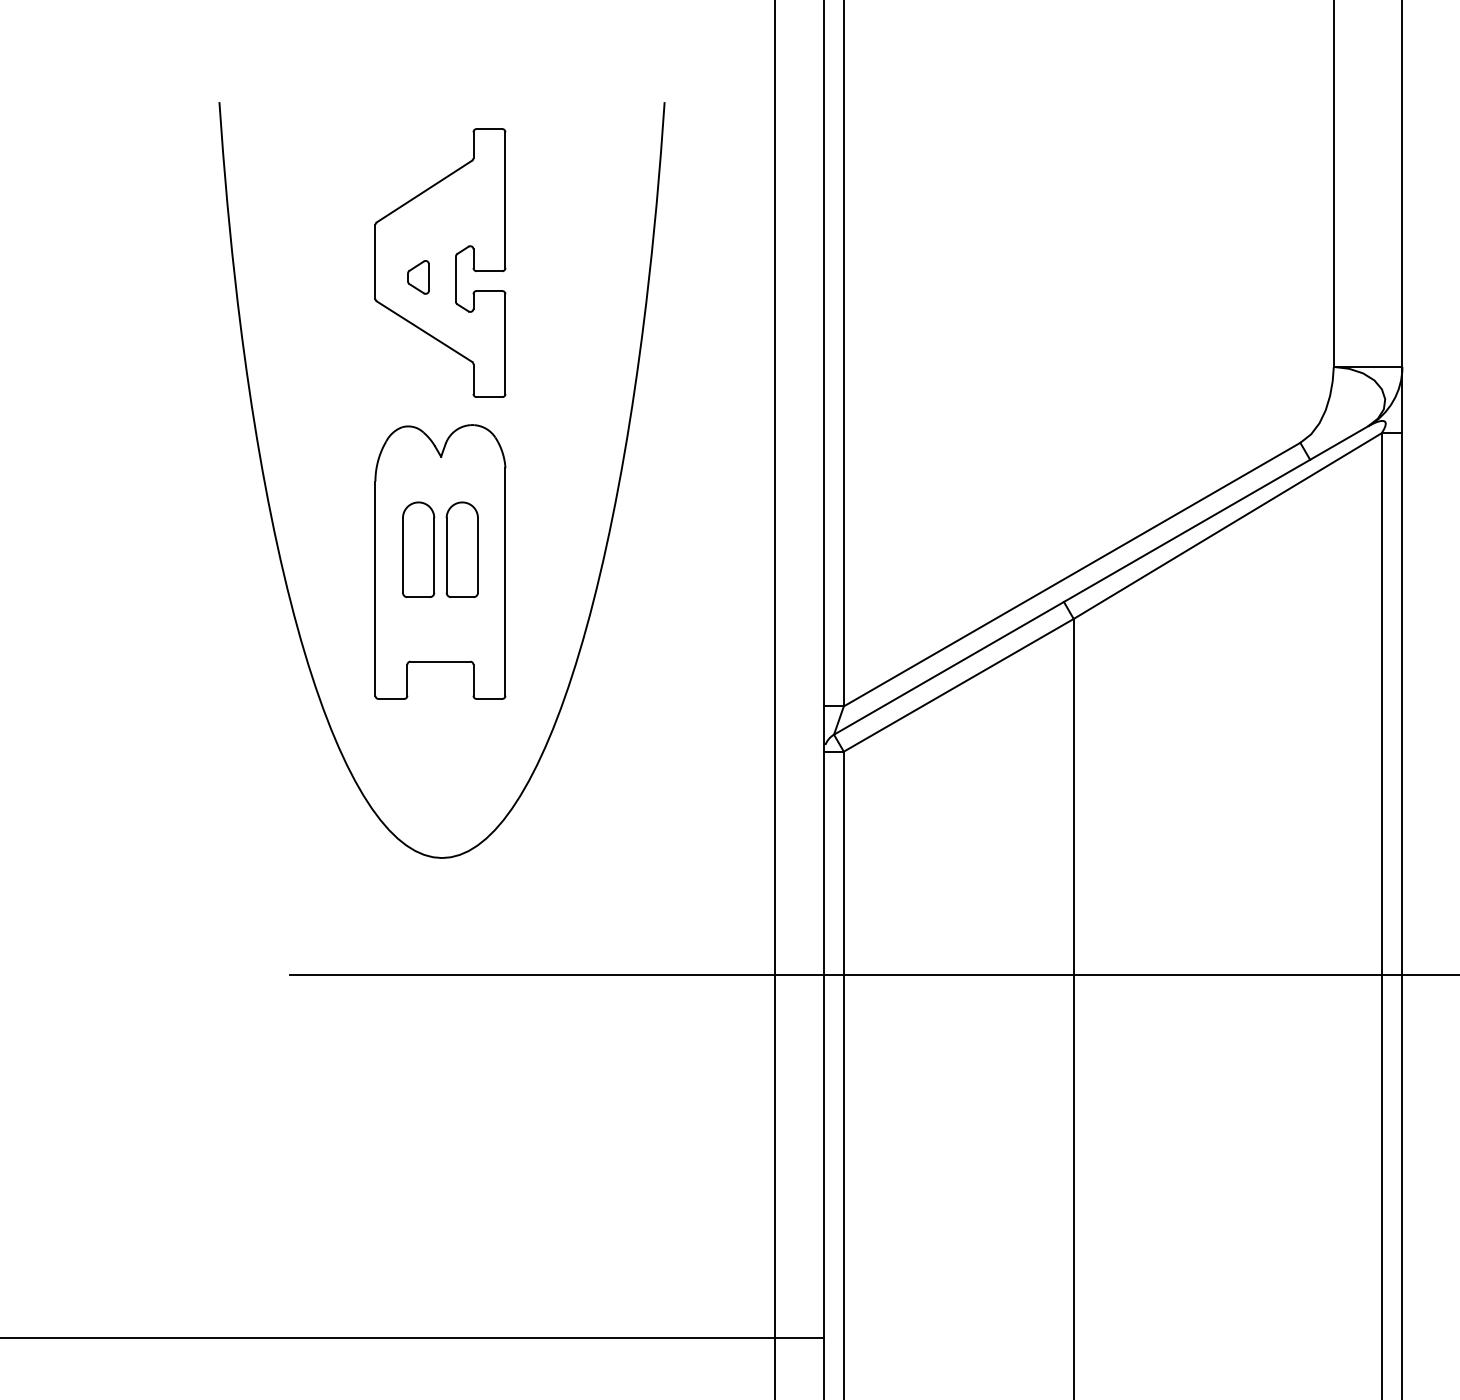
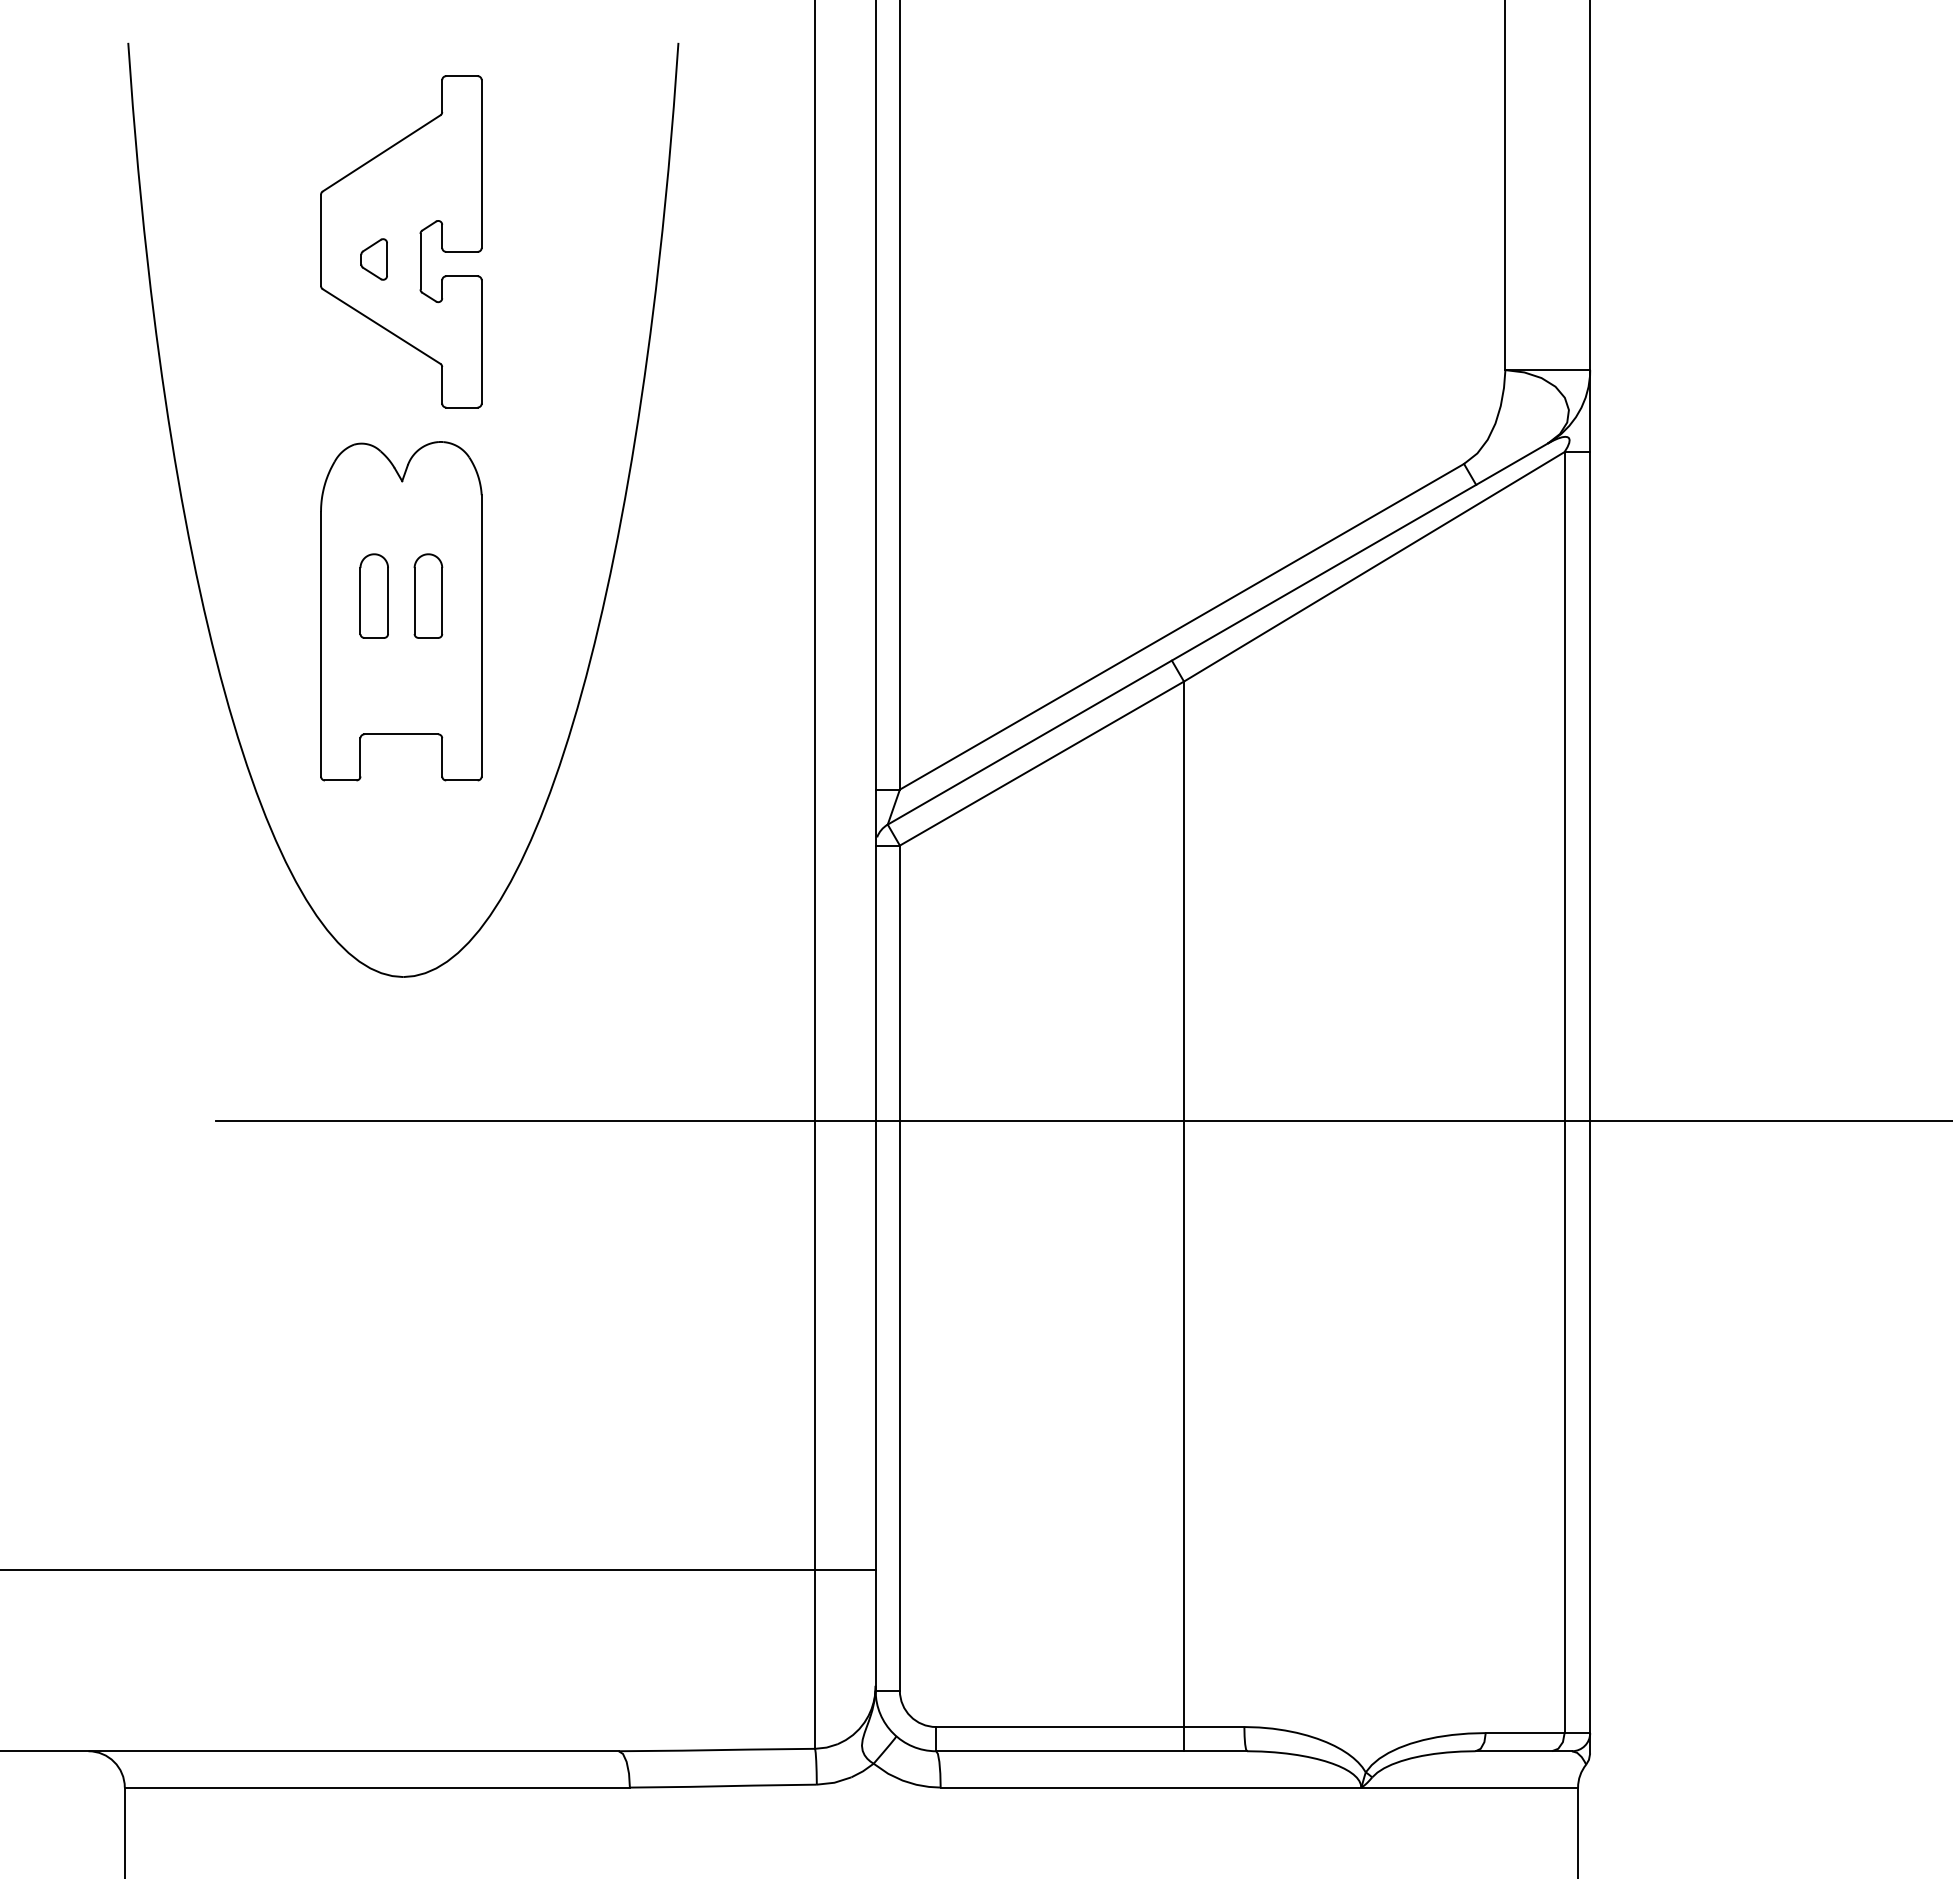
part: (417, 549) -> (373, 595), size x0.71
part: (462, 549) -> (428, 595), size x0.71

